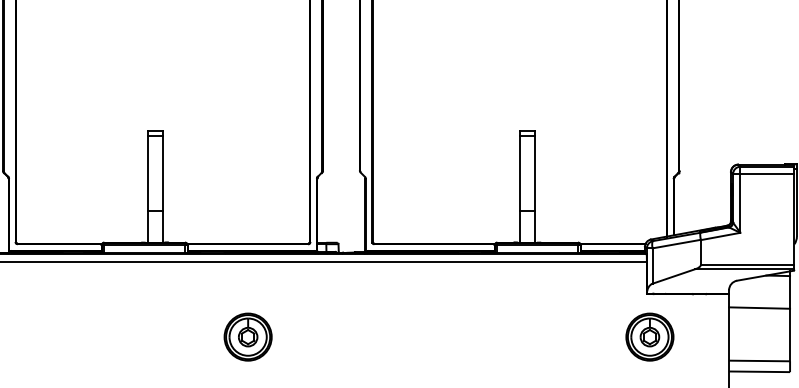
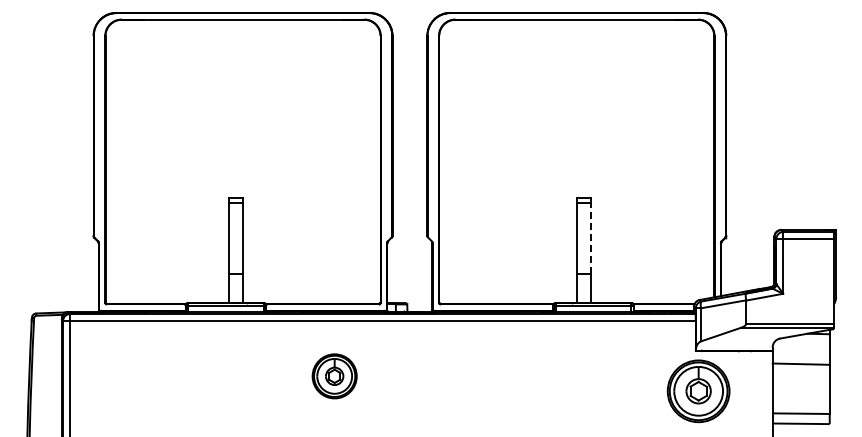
line: (534, 172) -> (590, 237), solid -> dashed
part: (247, 337) -> (334, 376), moved
part: (649, 337) -> (698, 391), size x1.4

